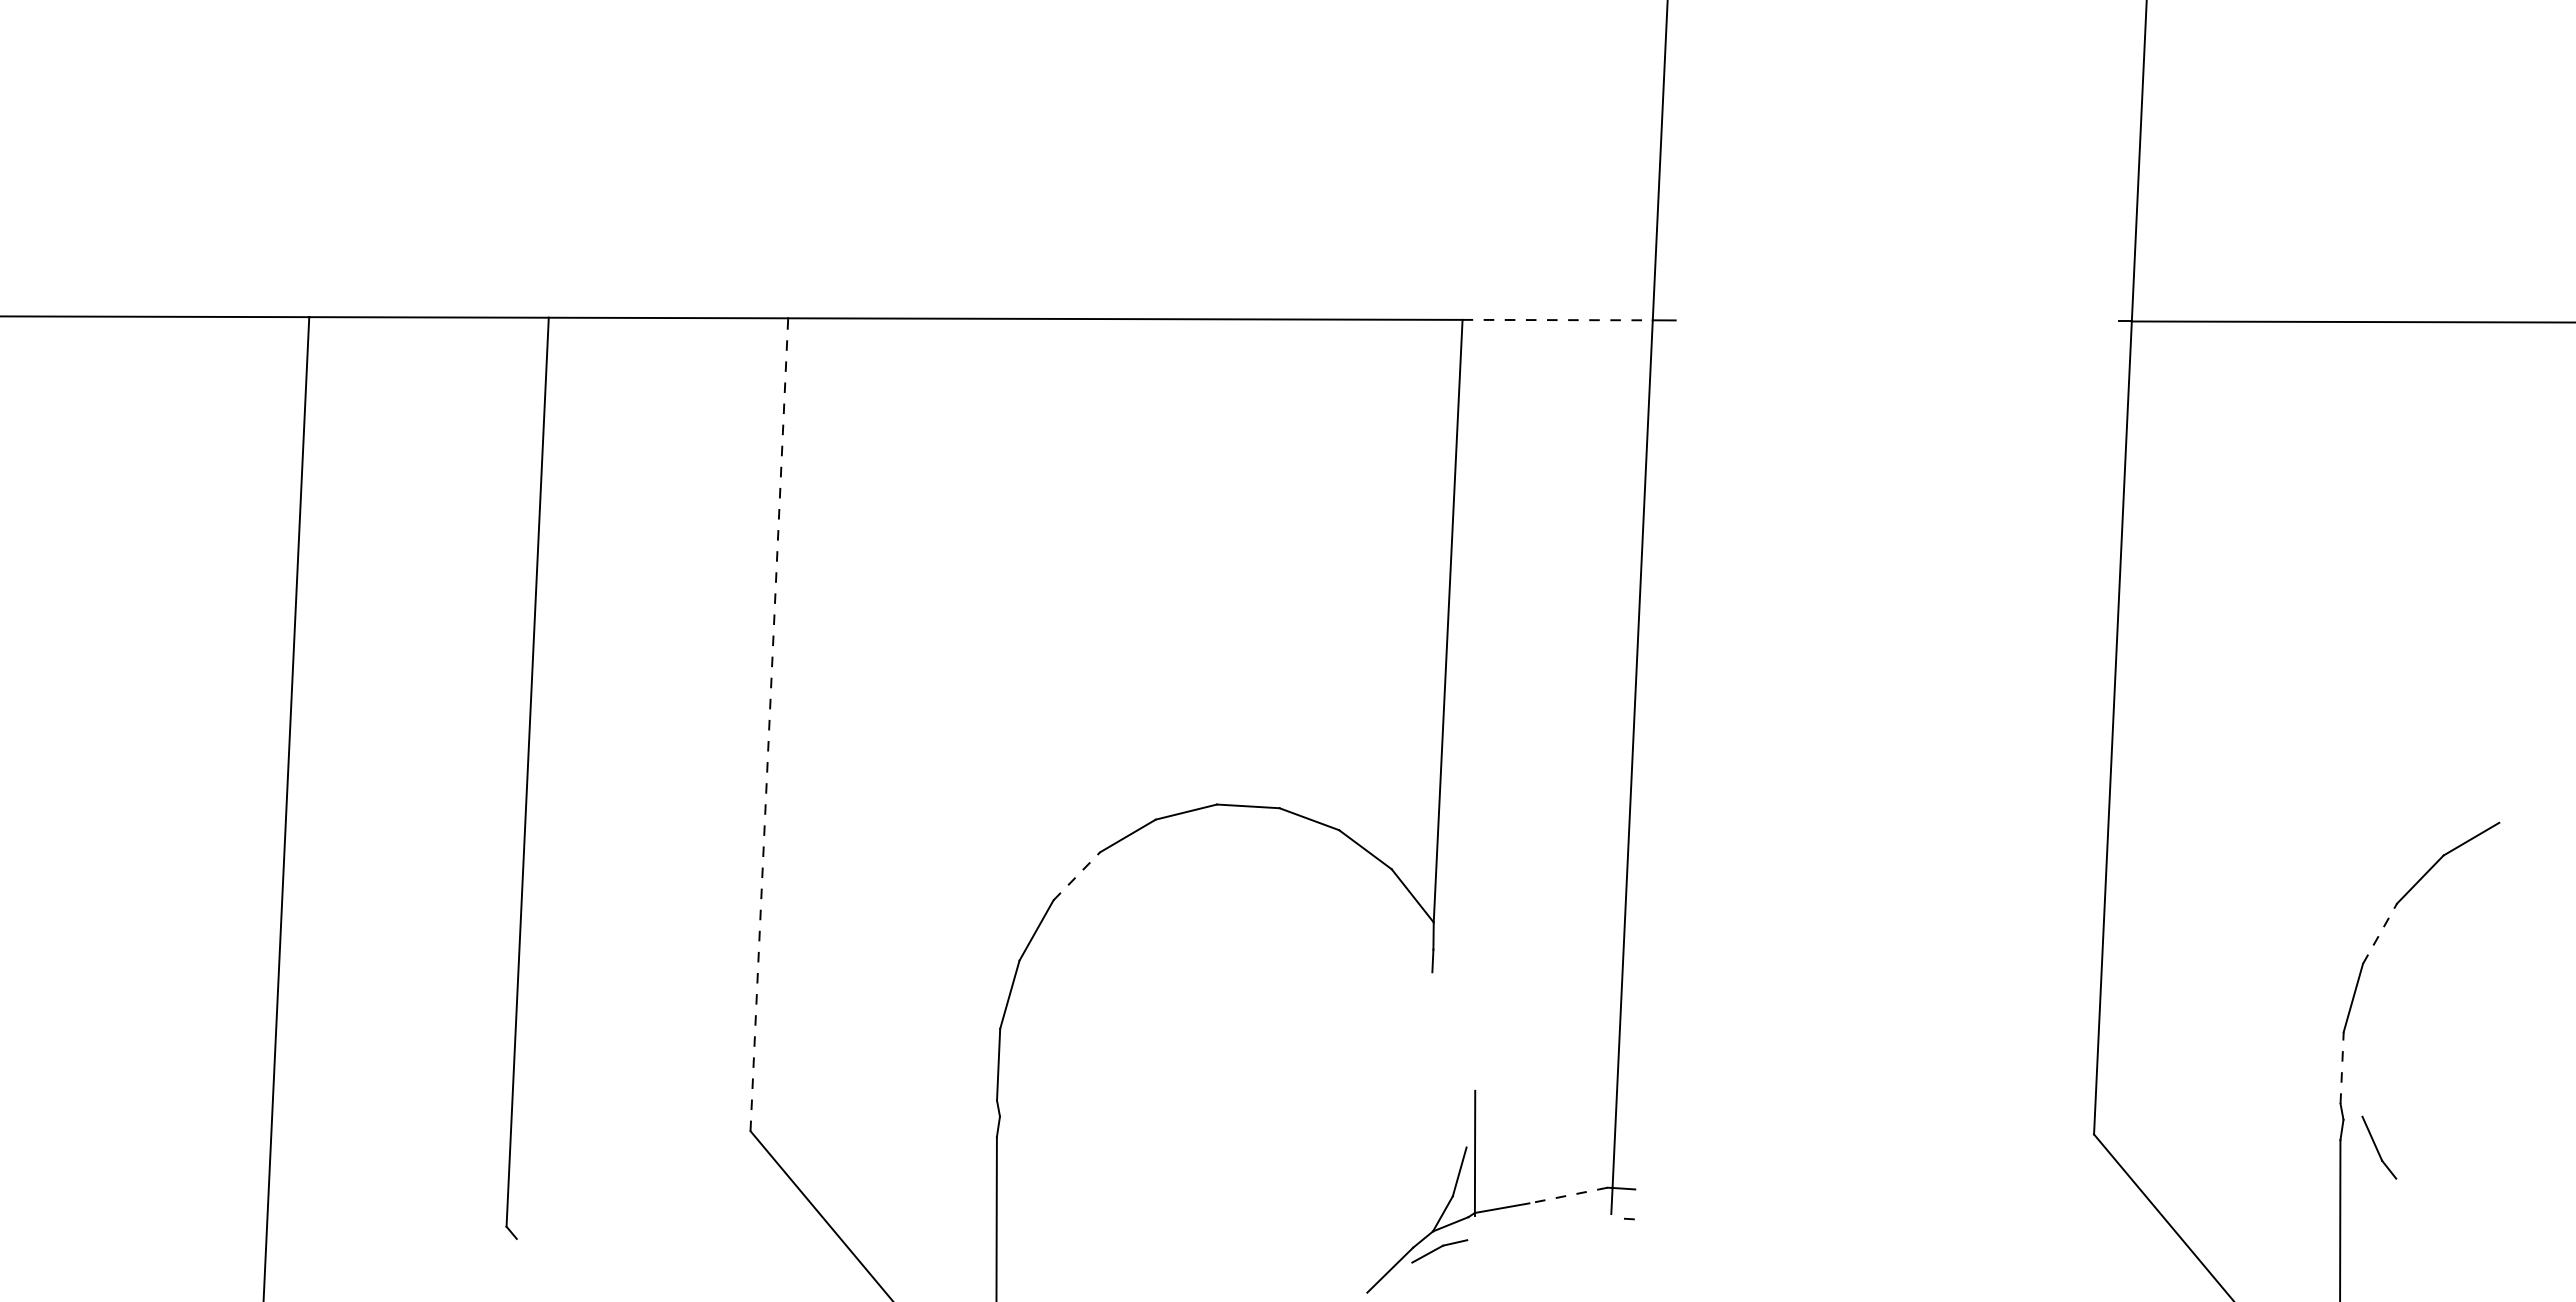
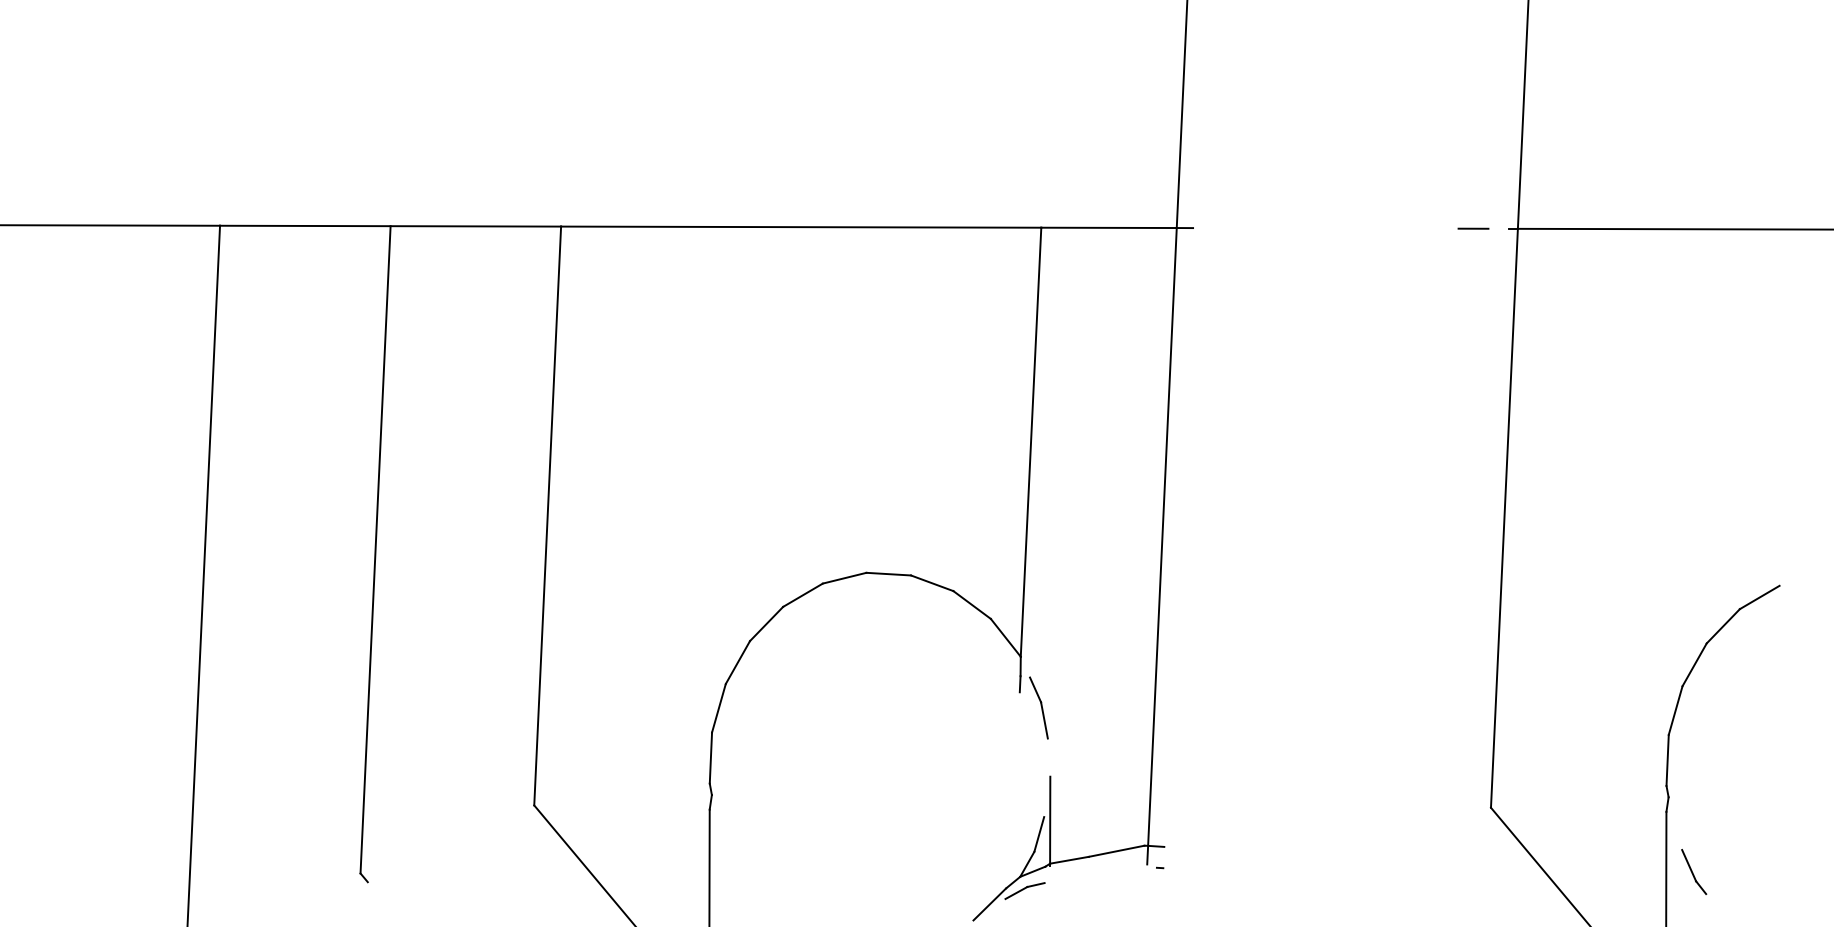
line: (1558, 320) -> (1109, 228), dashed -> solid
line: (2069, 321) -> (1473, 228), added
line: (769, 724) -> (547, 515), dashed -> solid
line: (1077, 876) -> (767, 624), dashed -> solid
line: (2380, 933) -> (1694, 664), dashed -> solid
part: (1458, 994) -> (1038, 708), added
line: (2342, 1067) -> (1667, 760), dashed -> solid
part: (2379, 1147) -> (1694, 871), moved
line: (1568, 1195) -> (1116, 851), dashed -> solid

